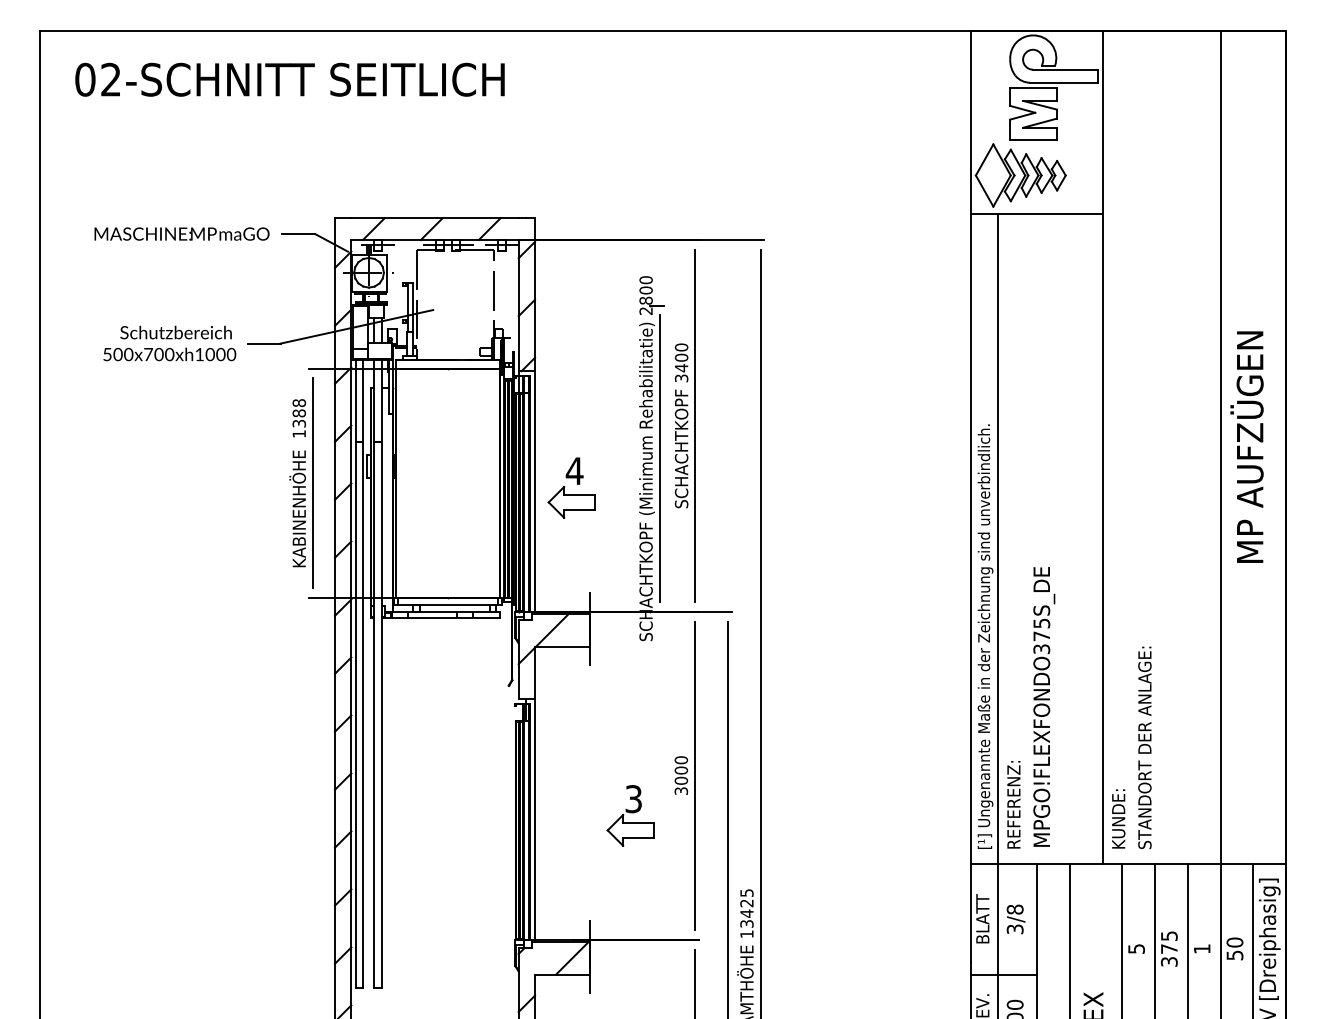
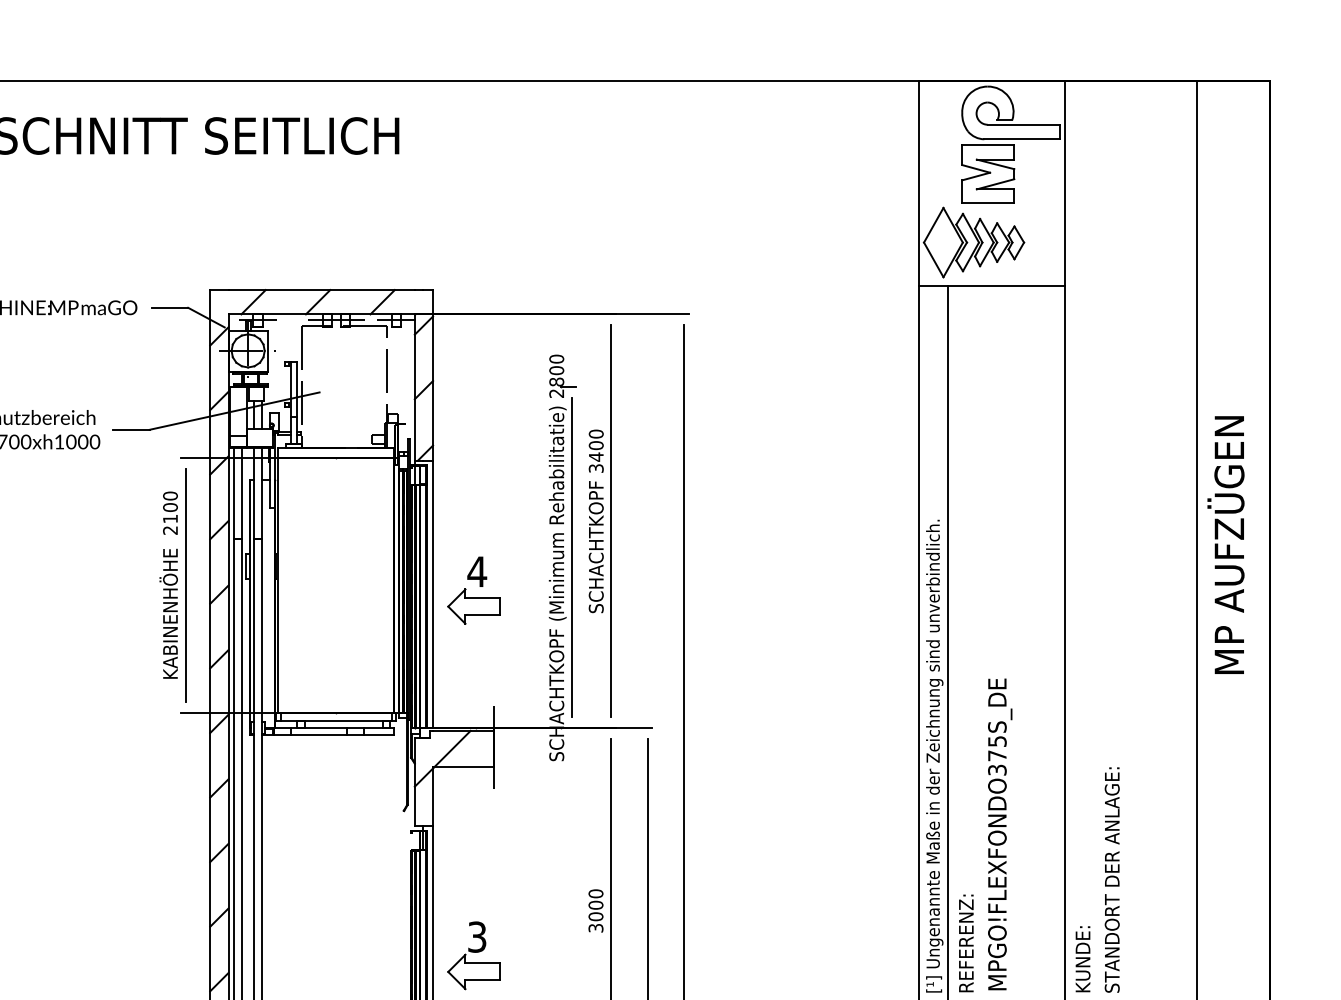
text: (299, 418) -> (170, 513), 1388 -> 2100
part: (630, 815) -> (473, 955), moved

